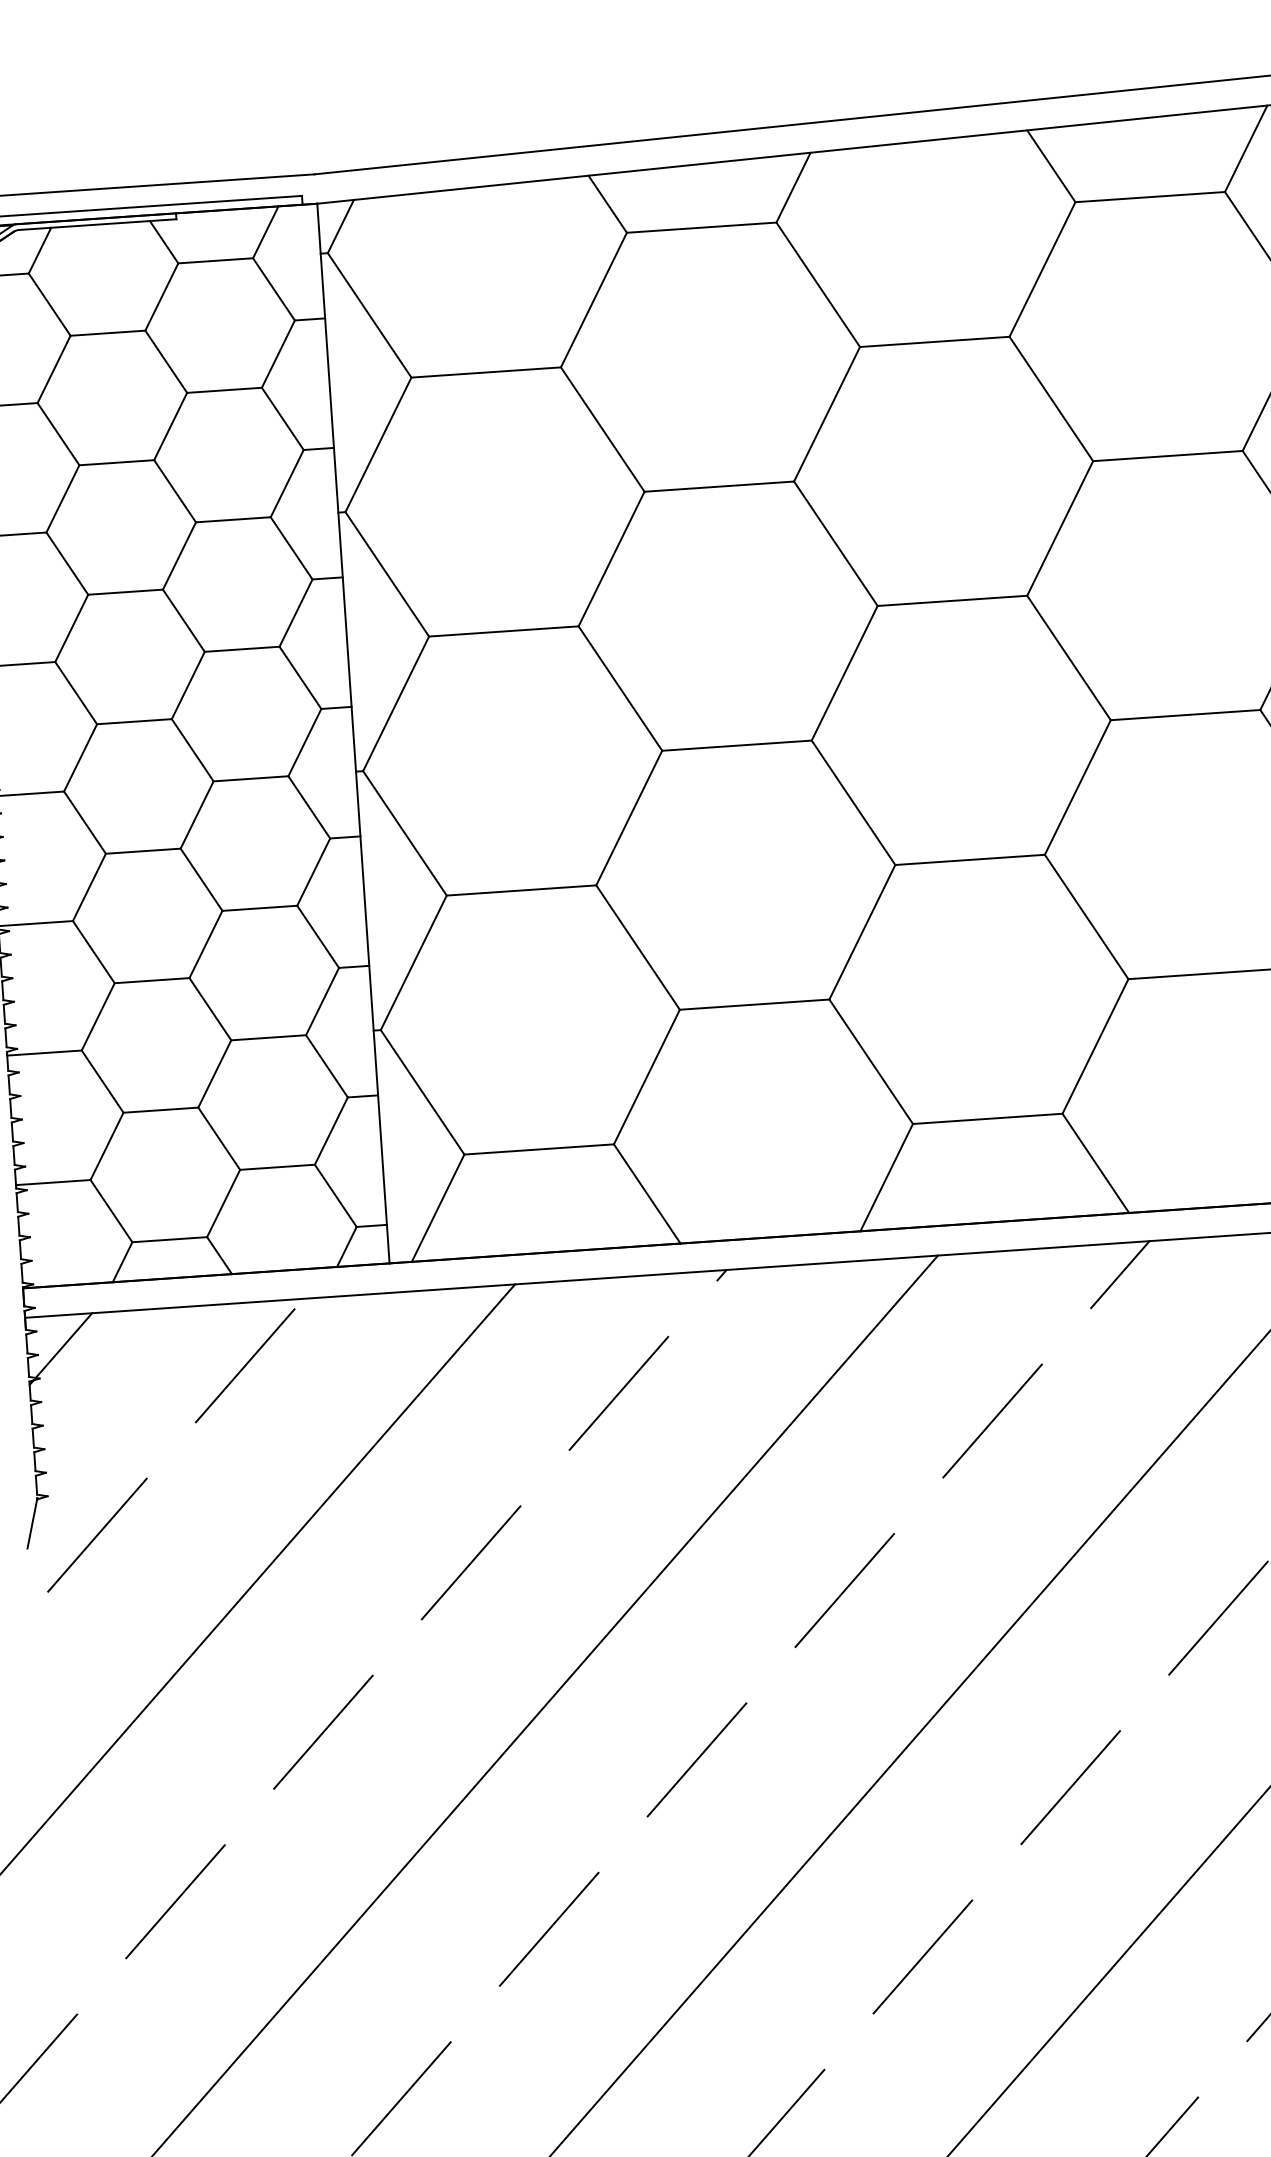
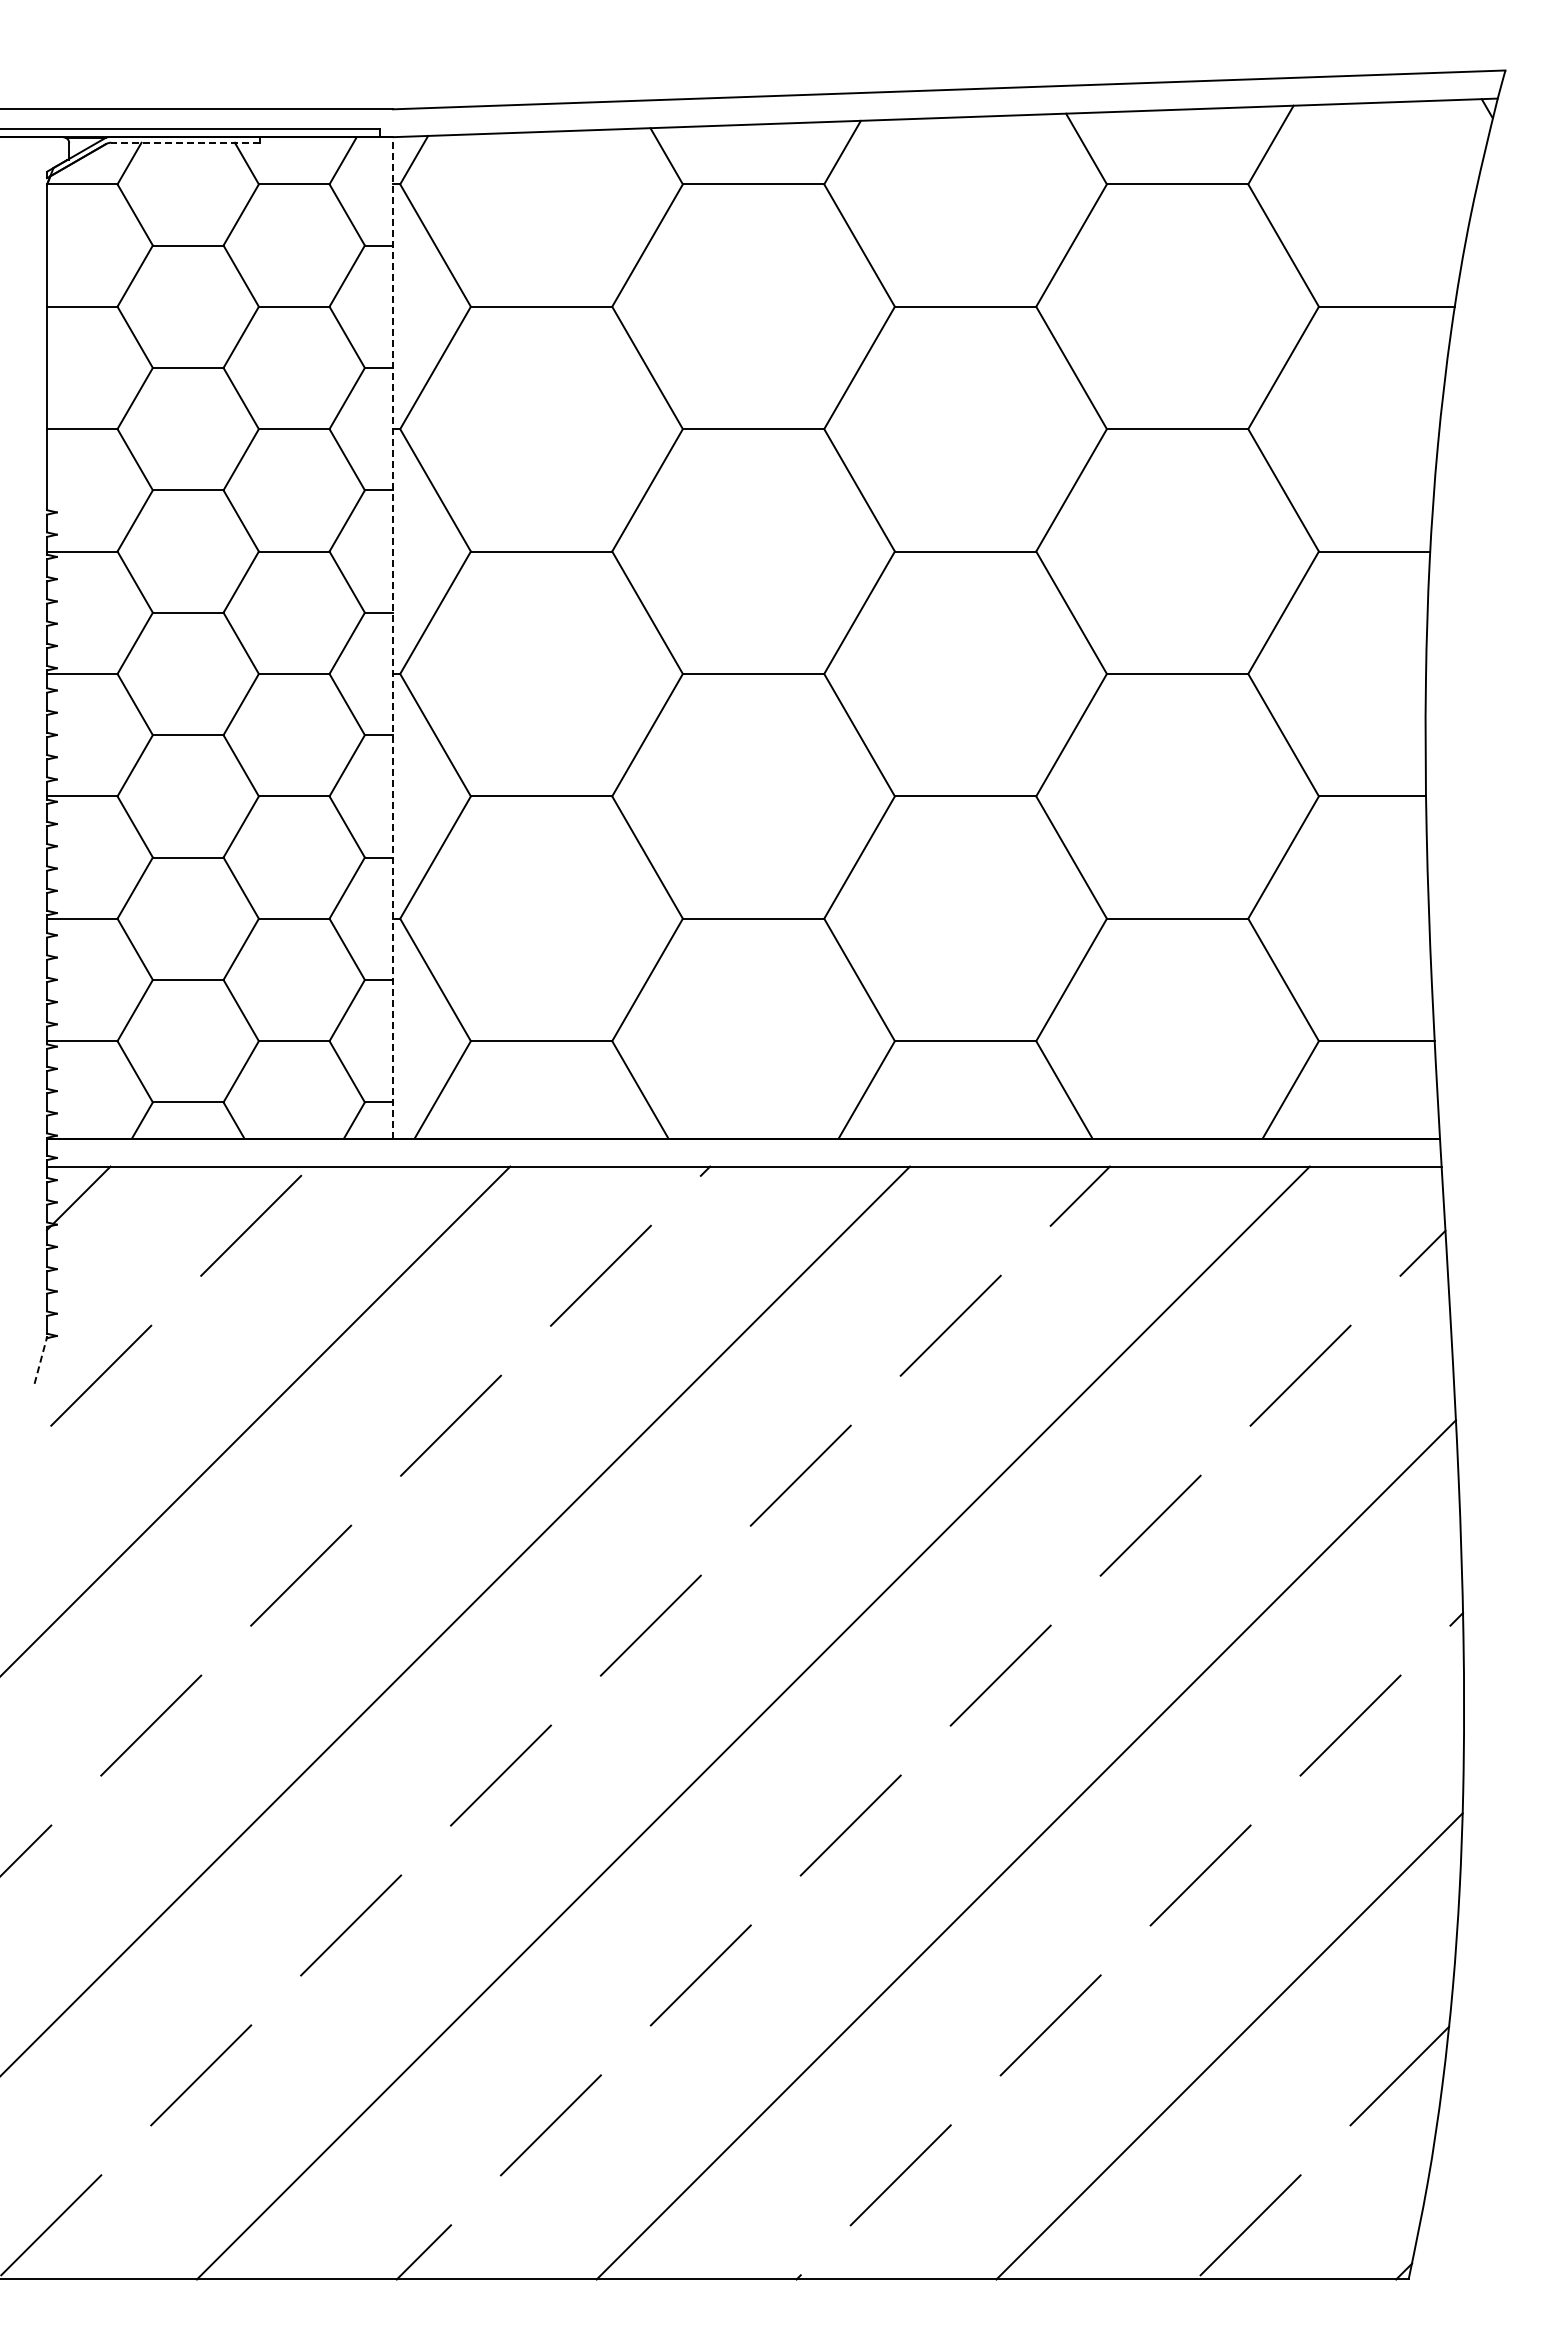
line: (97, 224) -> (185, 142), solid -> dashed
line: (353, 733) -> (393, 637), solid -> dashed
line: (32, 1522) -> (40, 1359), solid -> dashed

